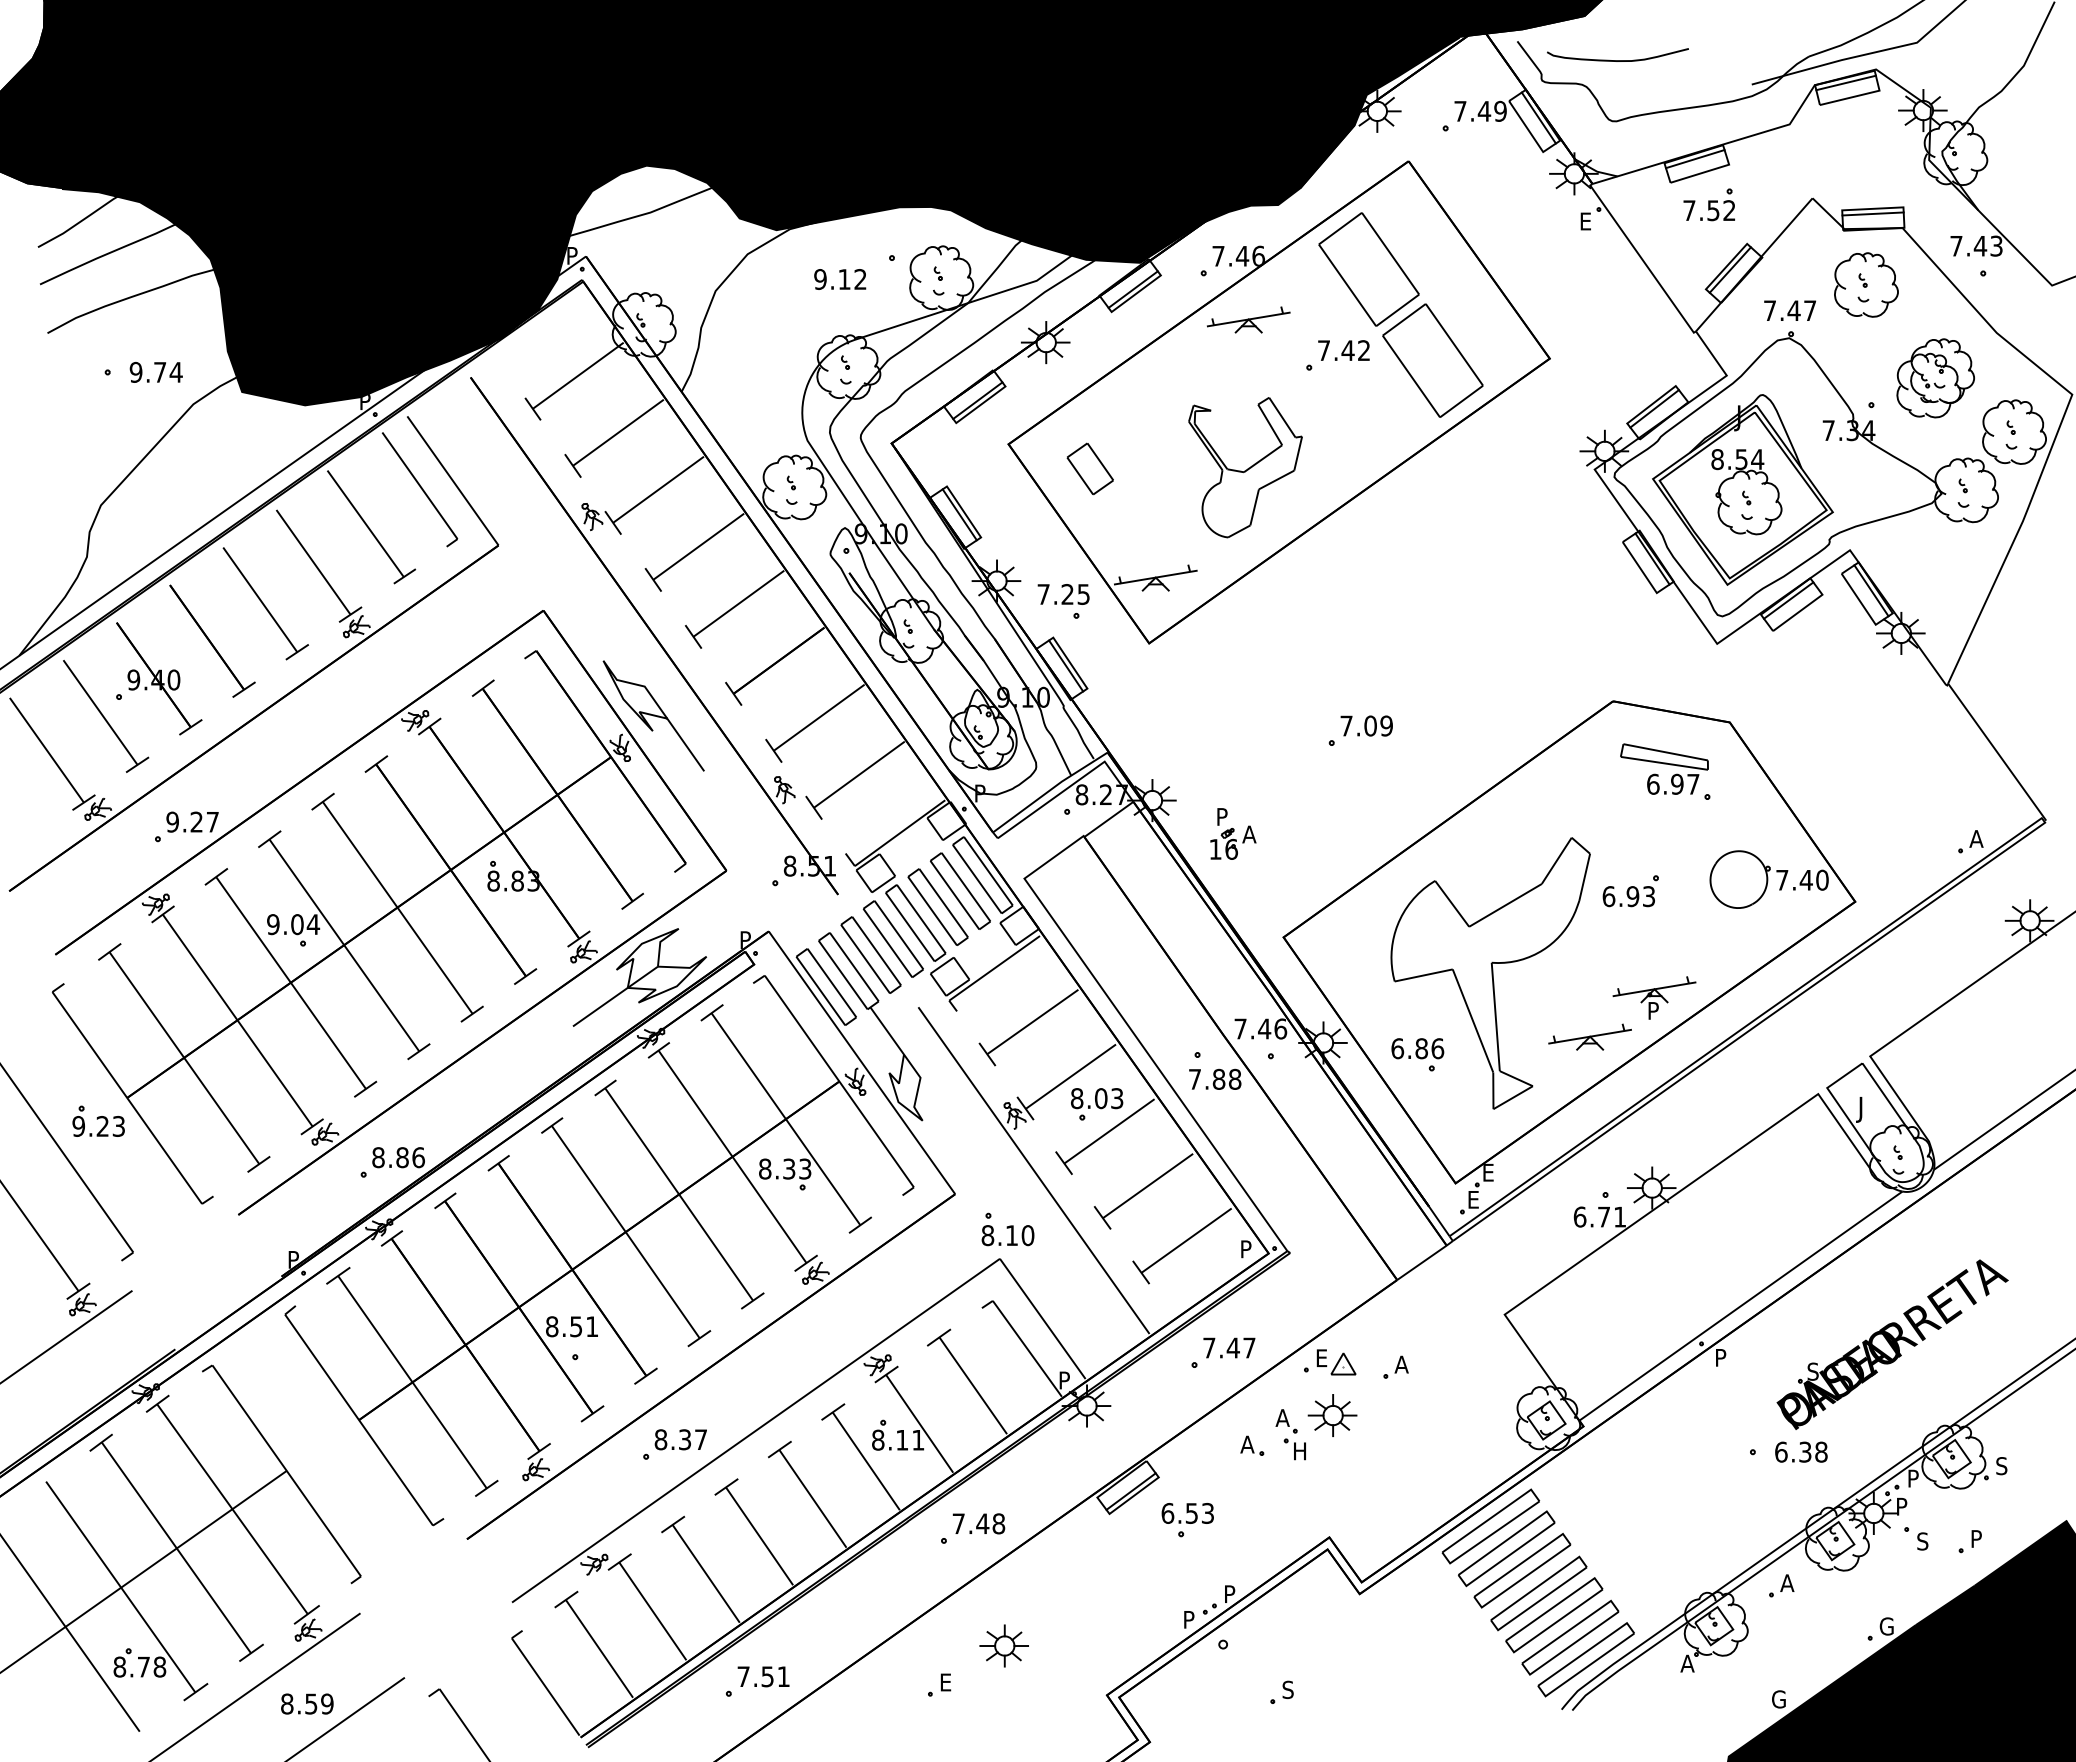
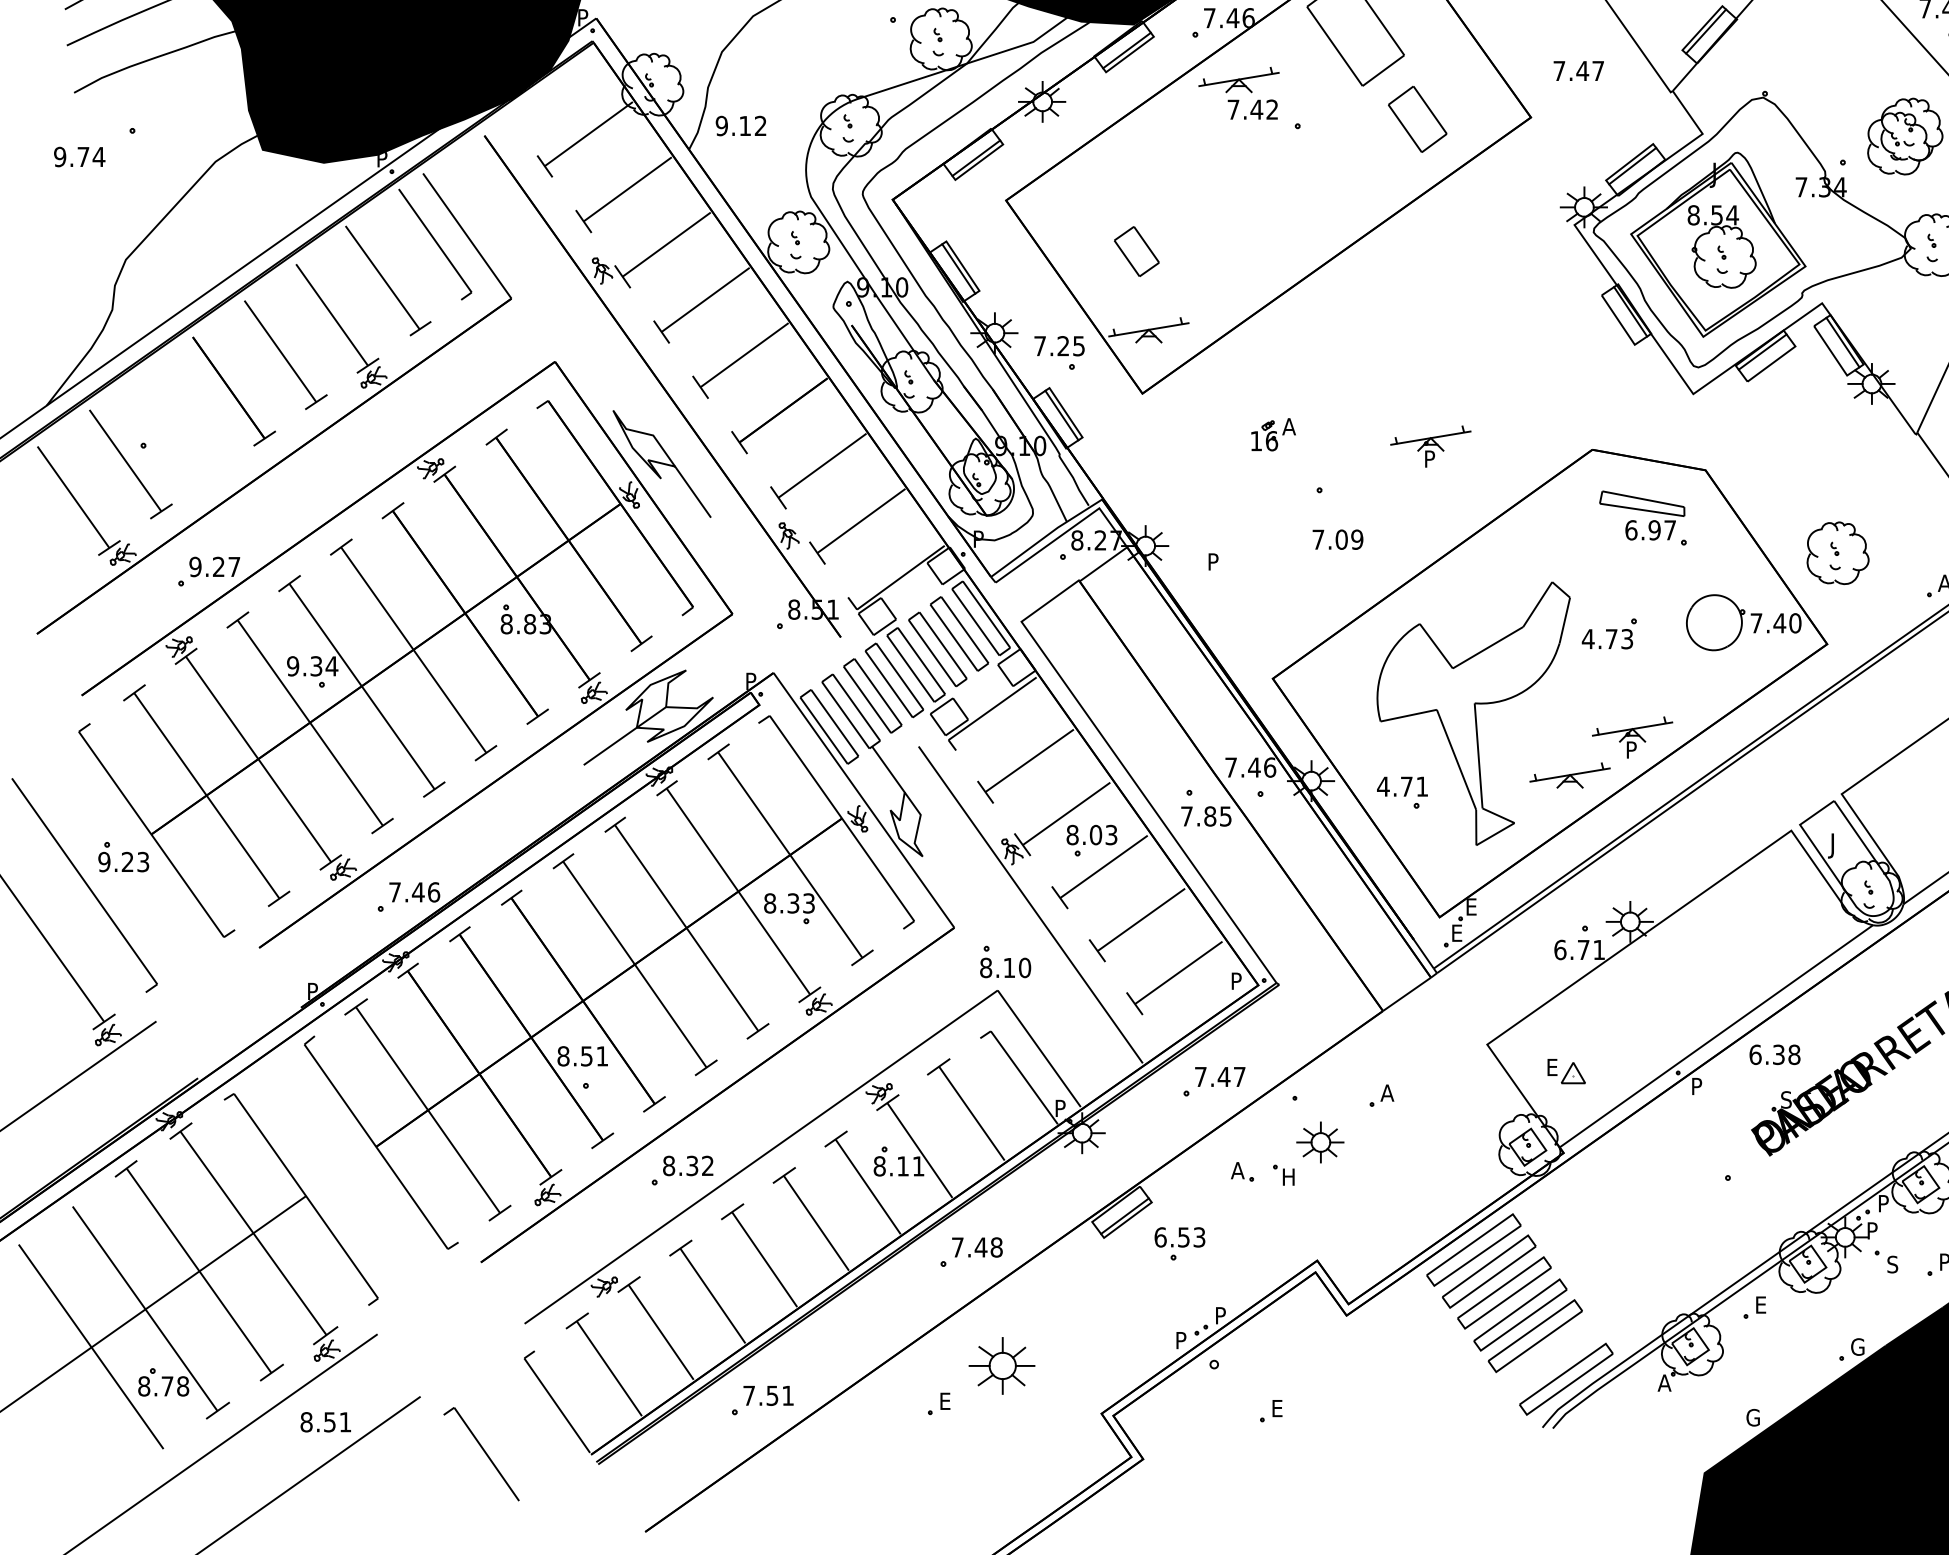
text: (840, 279) -> (741, 126), moved
part: (1866, 284) -> (1838, 552), moved
text: (1789, 310) -> (1578, 70), moved
text: (1343, 350) -> (1252, 109), moved
part: (1432, 360) -> (1417, 119), size x0.6
text: (155, 372) -> (78, 157), moved
part: (1245, 467) -> (1235, 223), removed
part: (1089, 468) -> (1136, 251), moved
part: (159, 678) -> (182, 427), removed
part: (1446, 697) -> (1430, 446), added
text: (1366, 725) -> (1337, 539), moved
part: (1233, 842) -> (1273, 434), moved
text: (1620, 896) -> (1599, 639), 6.93 -> 4.73
text: (297, 924) -> (316, 666), 9.04 -> 9.34
text: (1417, 1048) -> (1402, 786), 6.86 -> 4.71
text: (1235, 1078) -> (1226, 815), 7.88 -> 7.85
text: (390, 1157) -> (406, 892), 8.86 -> 7.46
part: (1336, 1362) -> (1566, 1071), moved
part: (1286, 1421) -> (1275, 1148), removed
text: (700, 1439) -> (707, 1165), 8.37 -> 8.32
text: (1801, 1451) -> (1775, 1054), moved
text: (1787, 1582) -> (1761, 1304), A -> E
part: (1570, 1637) -> (1551, 1357), removed
part: (1003, 1645) -> (1001, 1365), size x1.4
text: (1287, 1689) -> (1276, 1408), S -> E
text: (327, 1703) -> (345, 1421), 8.59 -> 8.51

